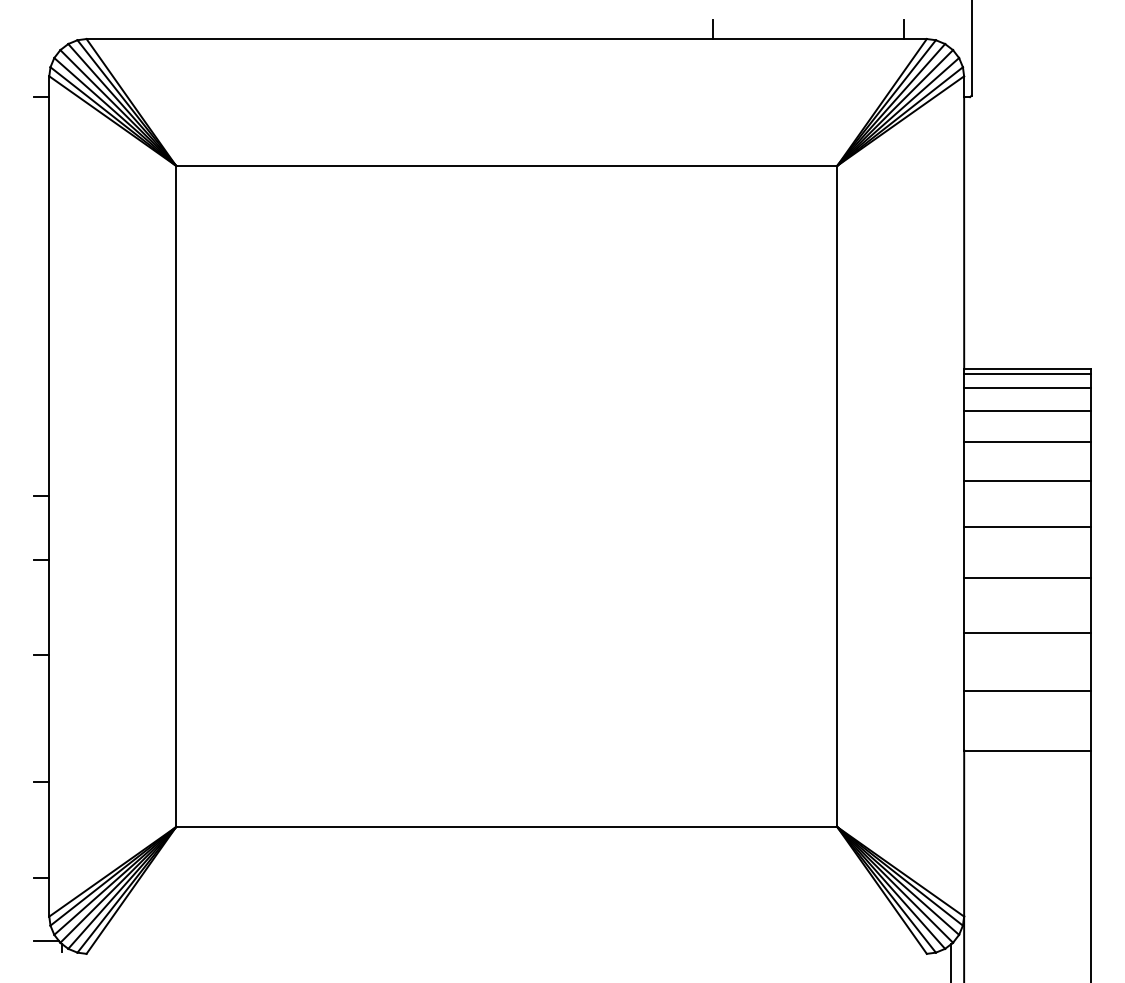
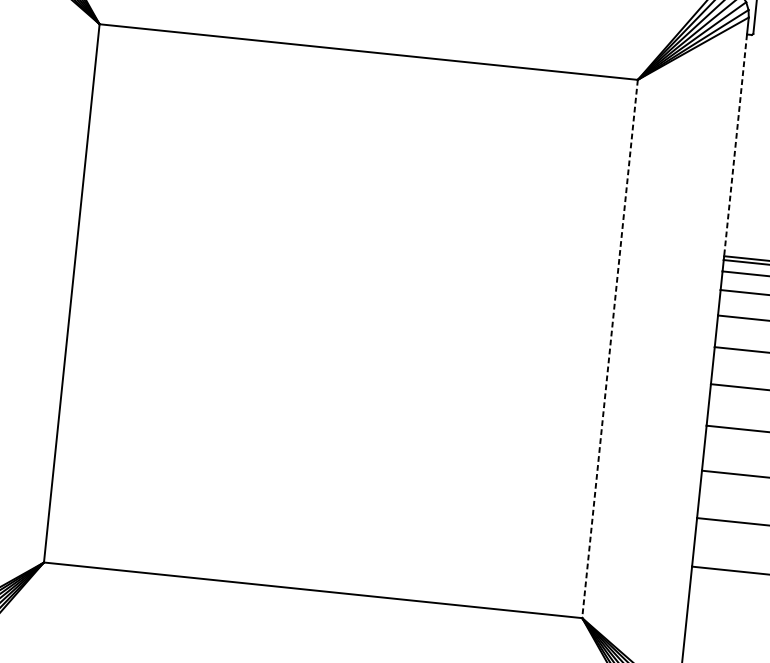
line: (964, 233) -> (735, 145), solid -> dashed
line: (837, 496) -> (610, 349), solid -> dashed

